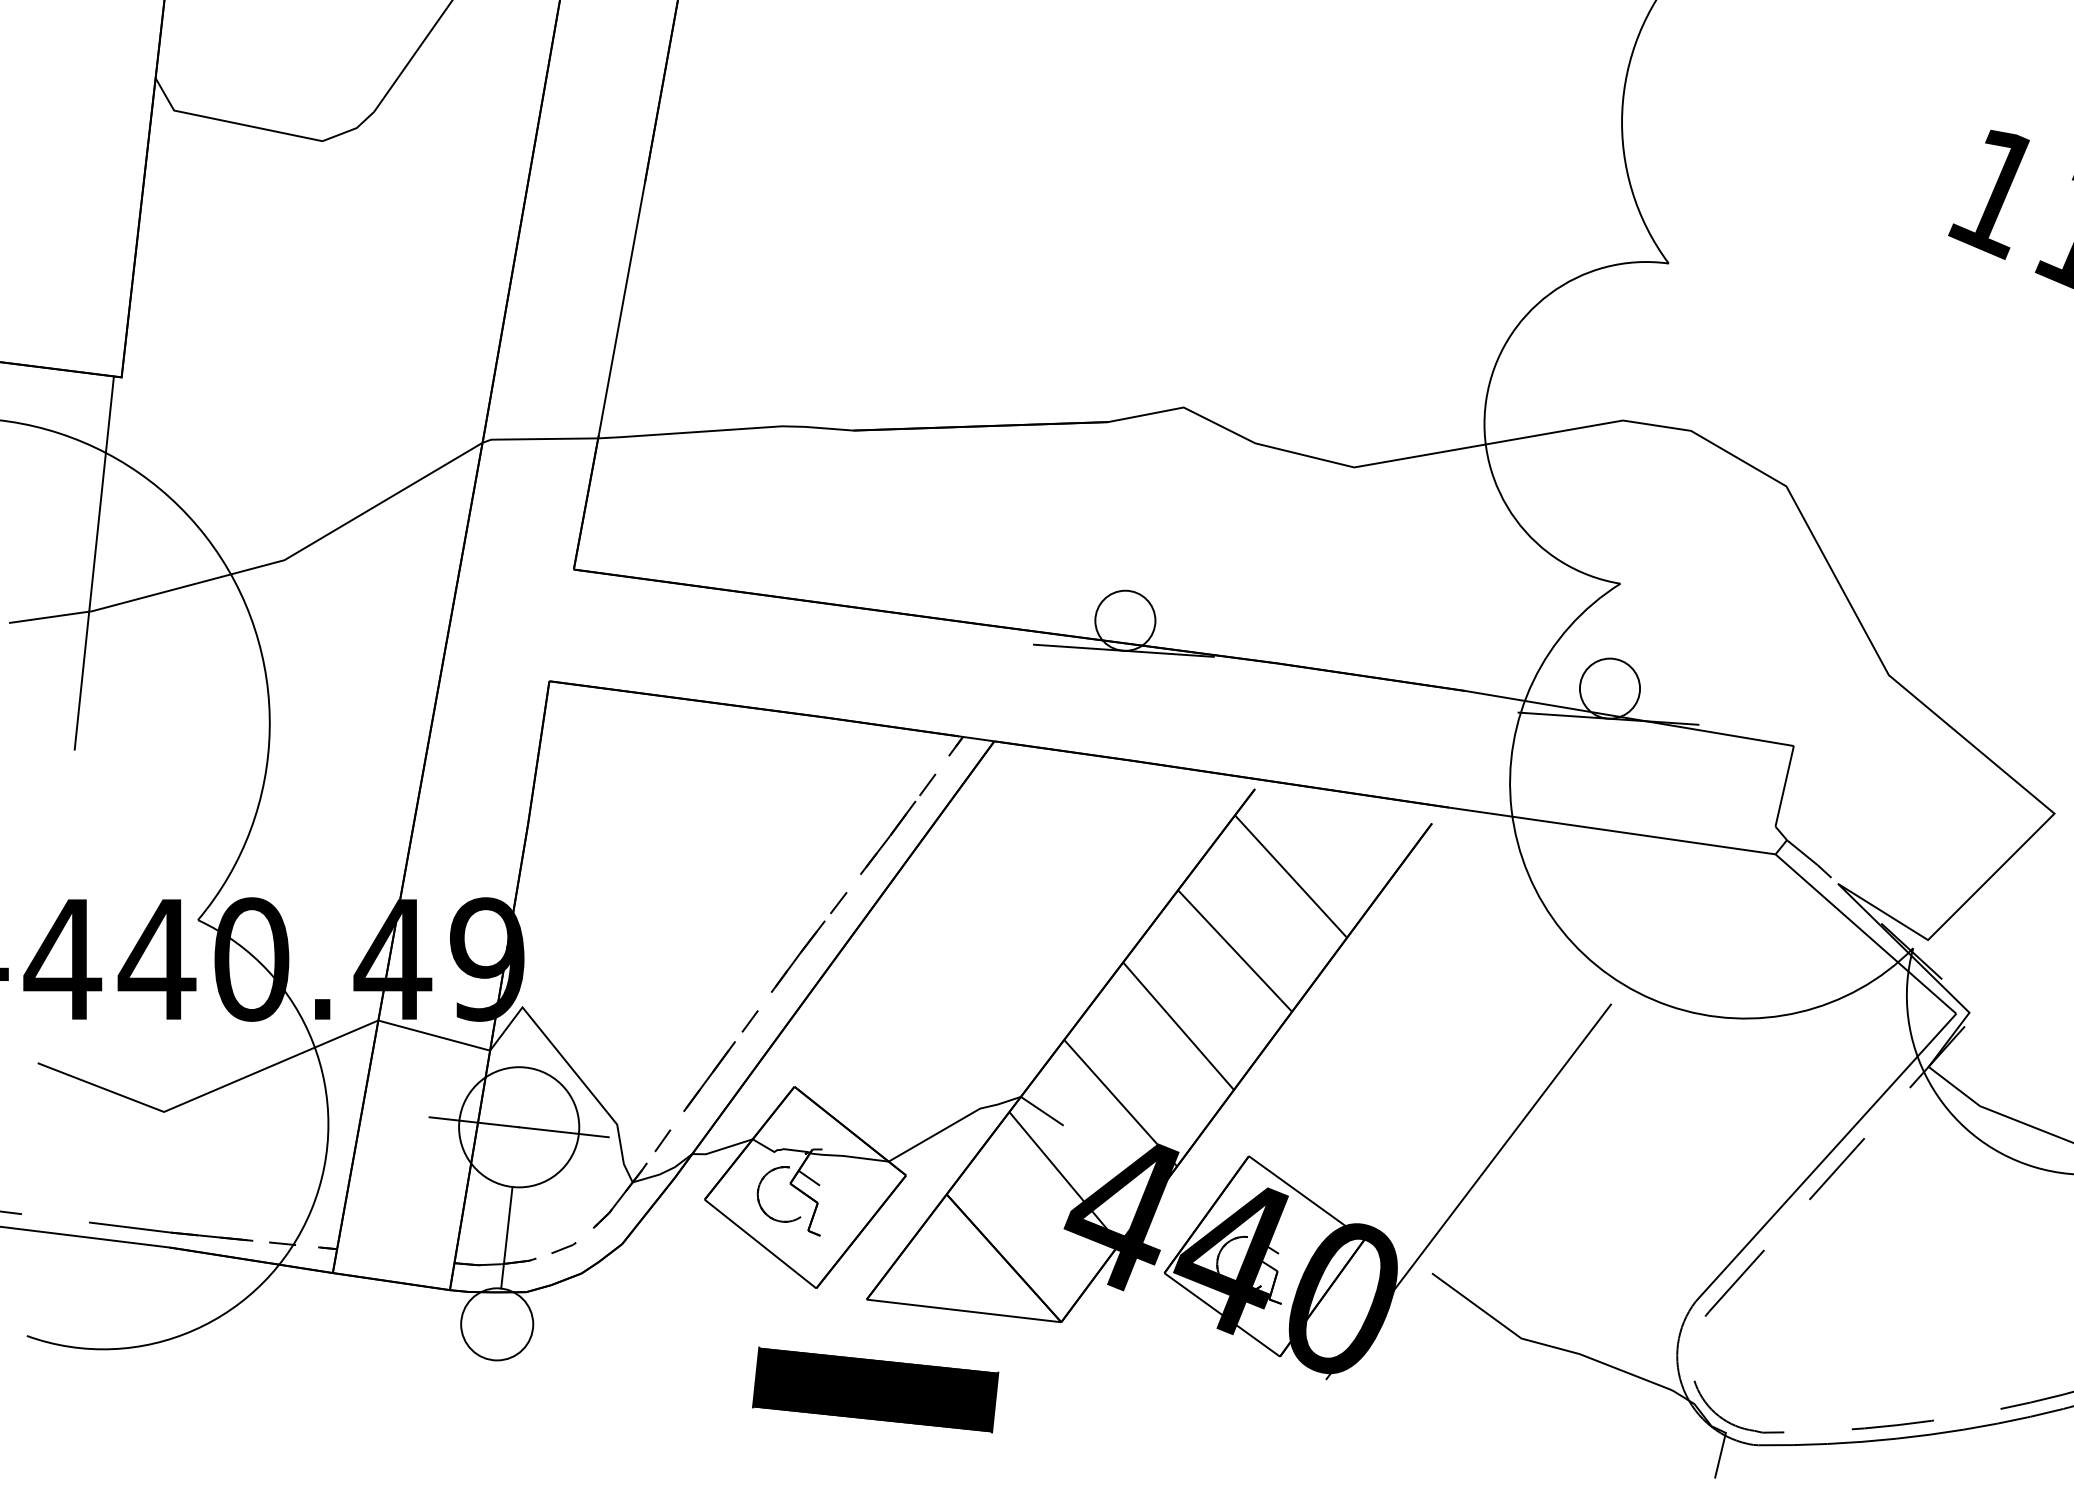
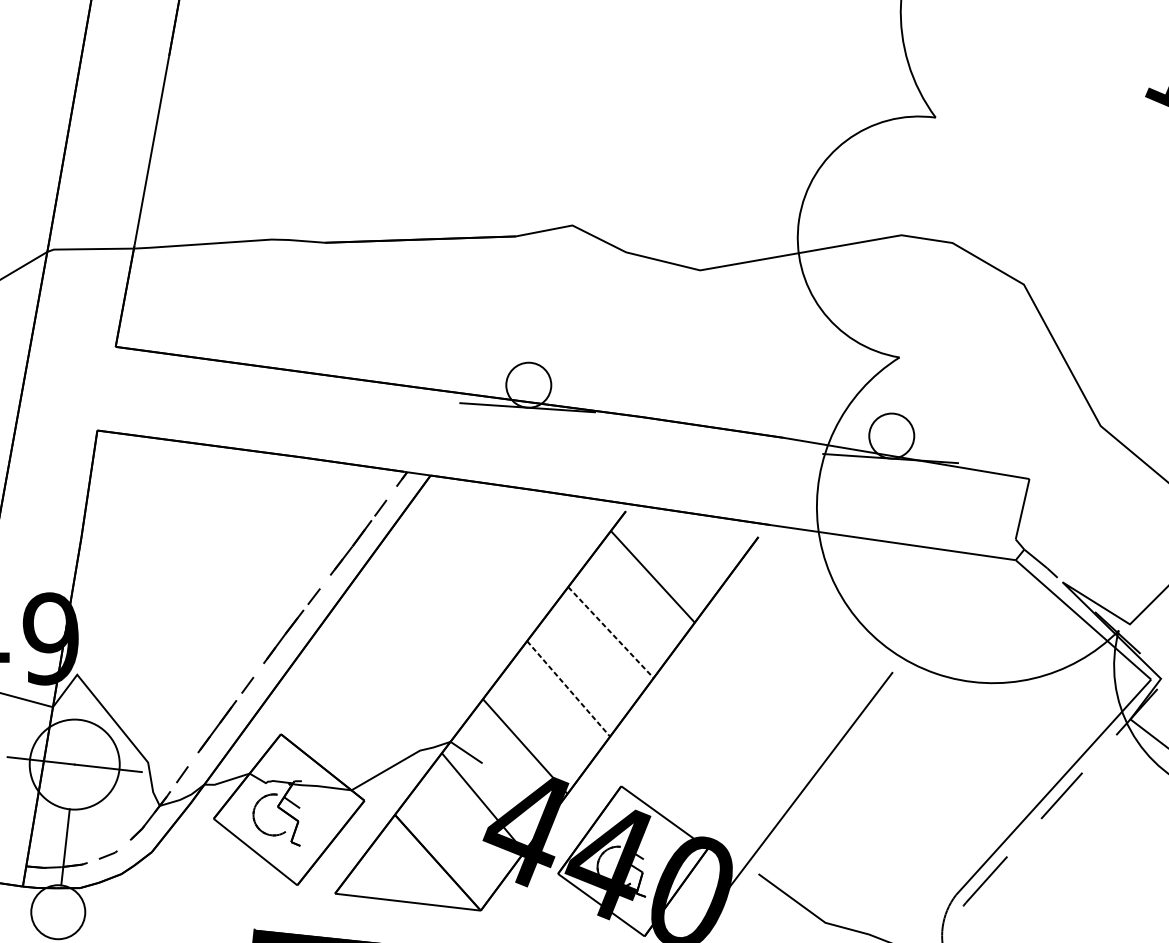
line: (1235, 951) -> (611, 632), solid -> dashed
line: (1178, 1026) -> (568, 689), solid -> dashed

